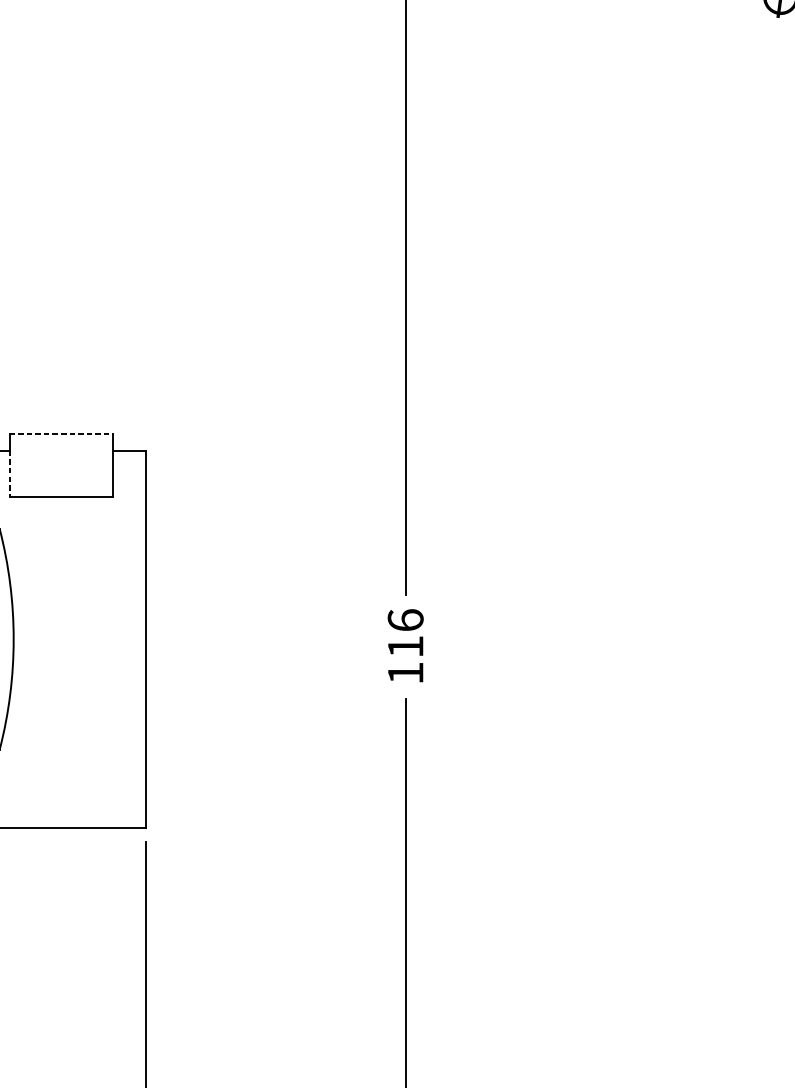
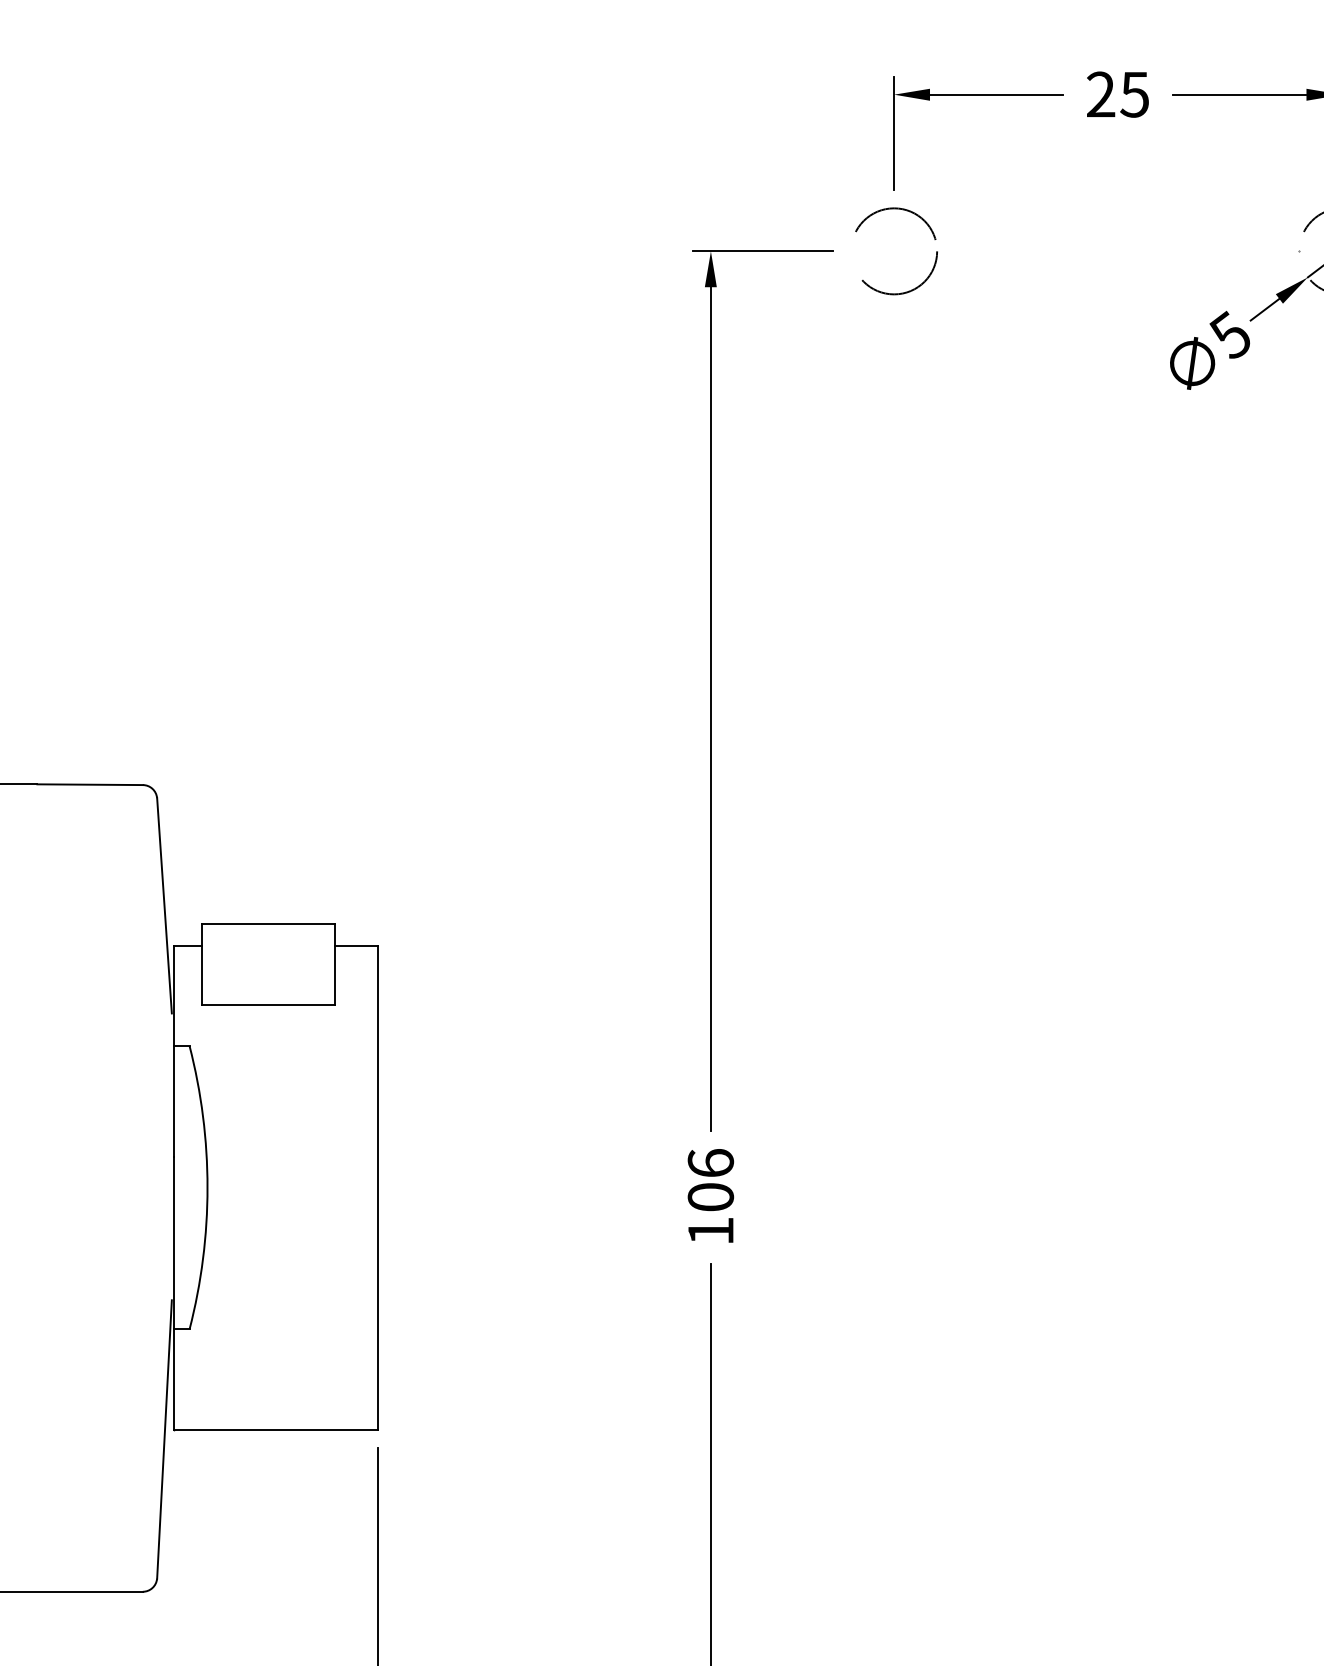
line: (61, 434) -> (269, 924), dashed -> solid
line: (9, 474) -> (202, 975), dashed -> solid
text: (405, 646) -> (710, 1197), 116 -> 106

